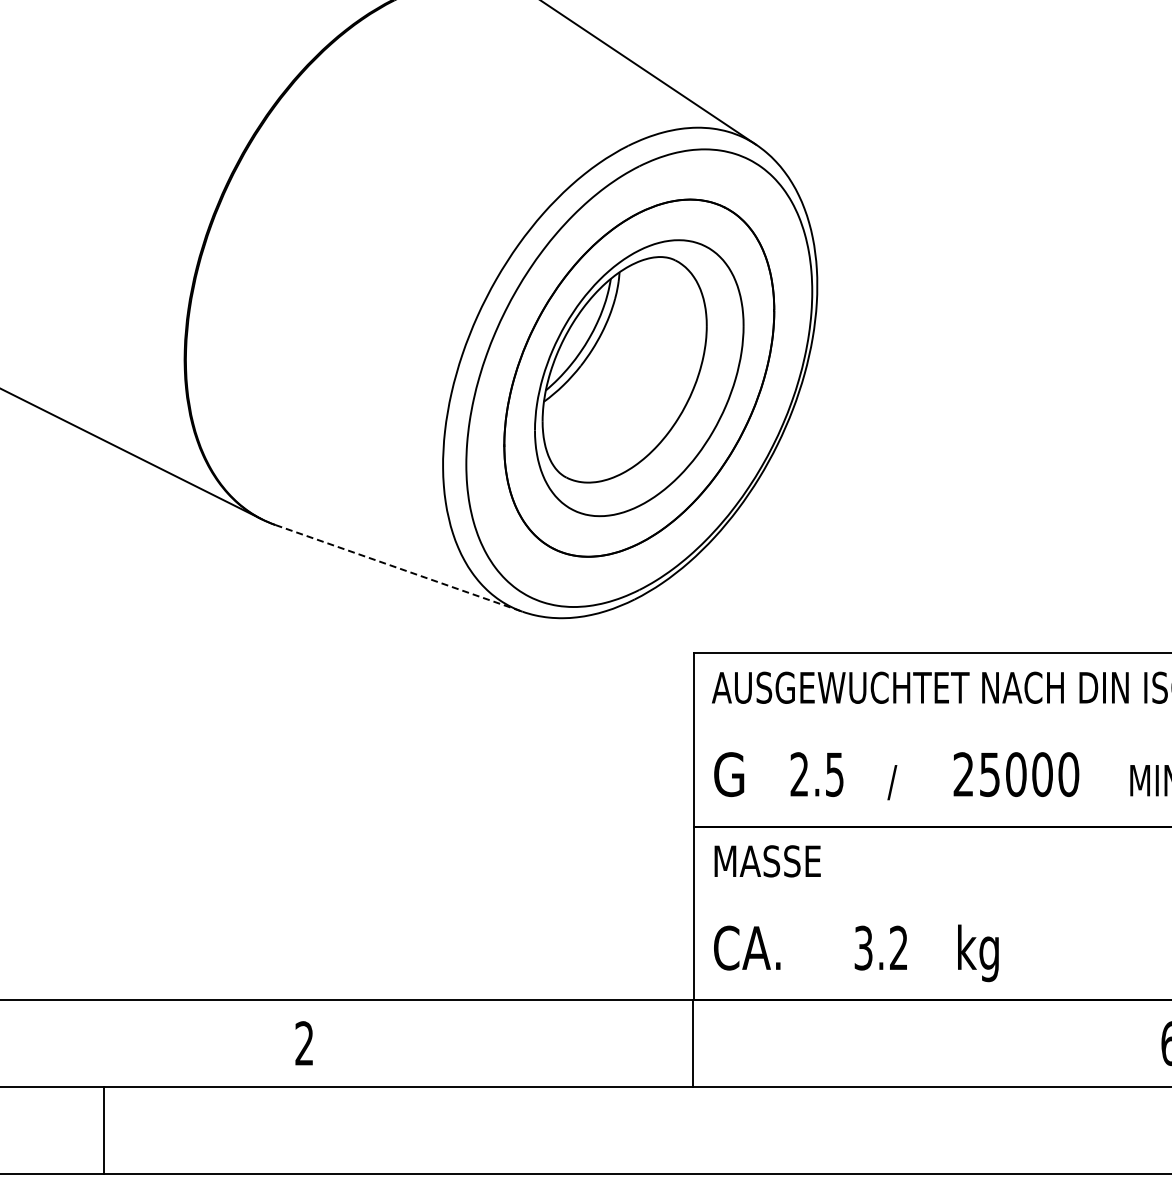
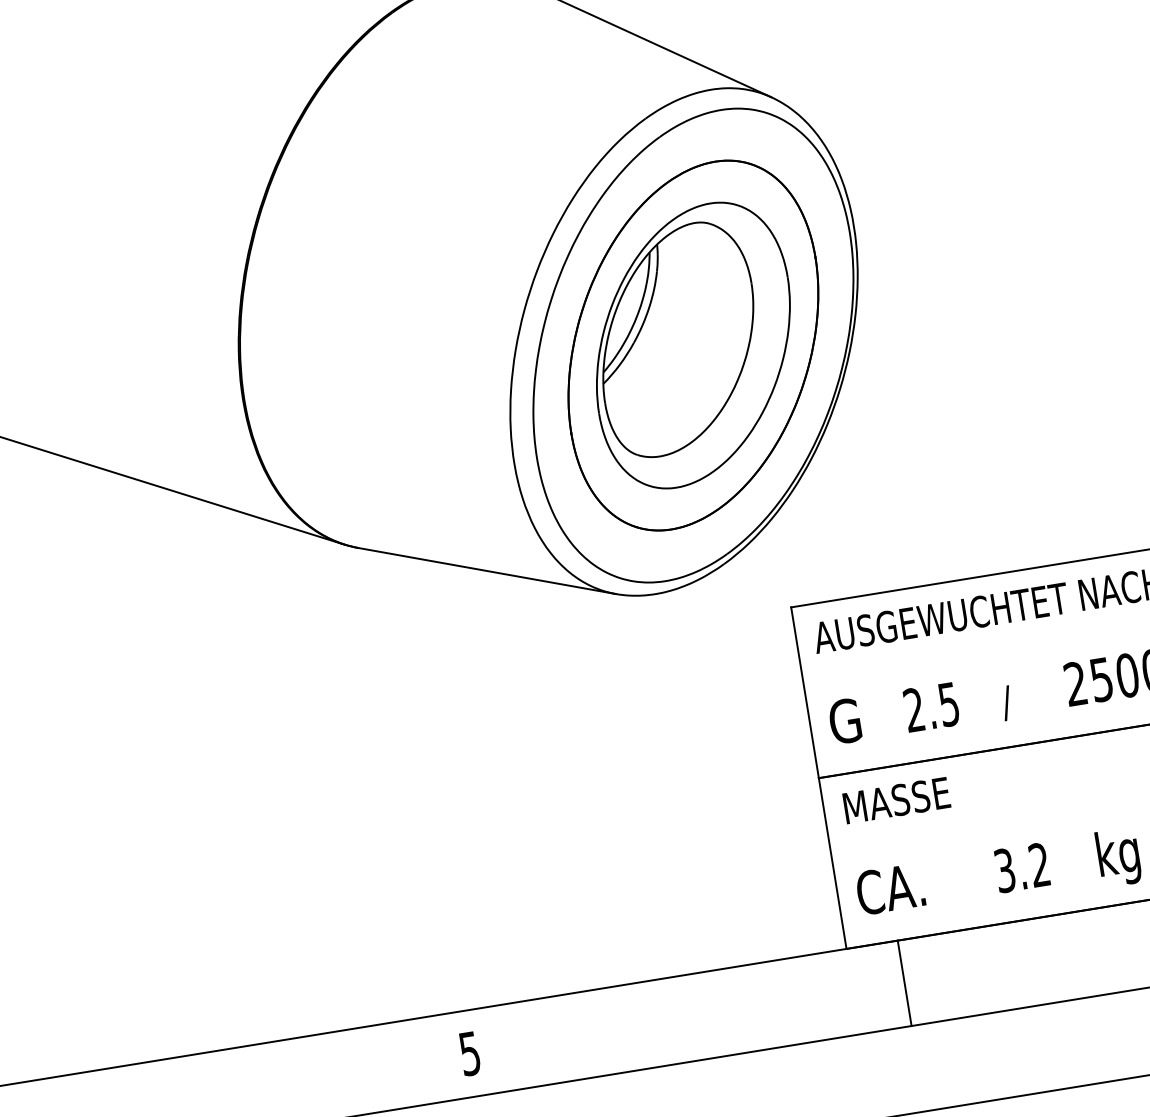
line: (399, 568) -> (487, 571), dashed -> solid
text: (304, 1043) -> (470, 1053), 2 -> 5
line: (693, 1043) -> (904, 983), moved

